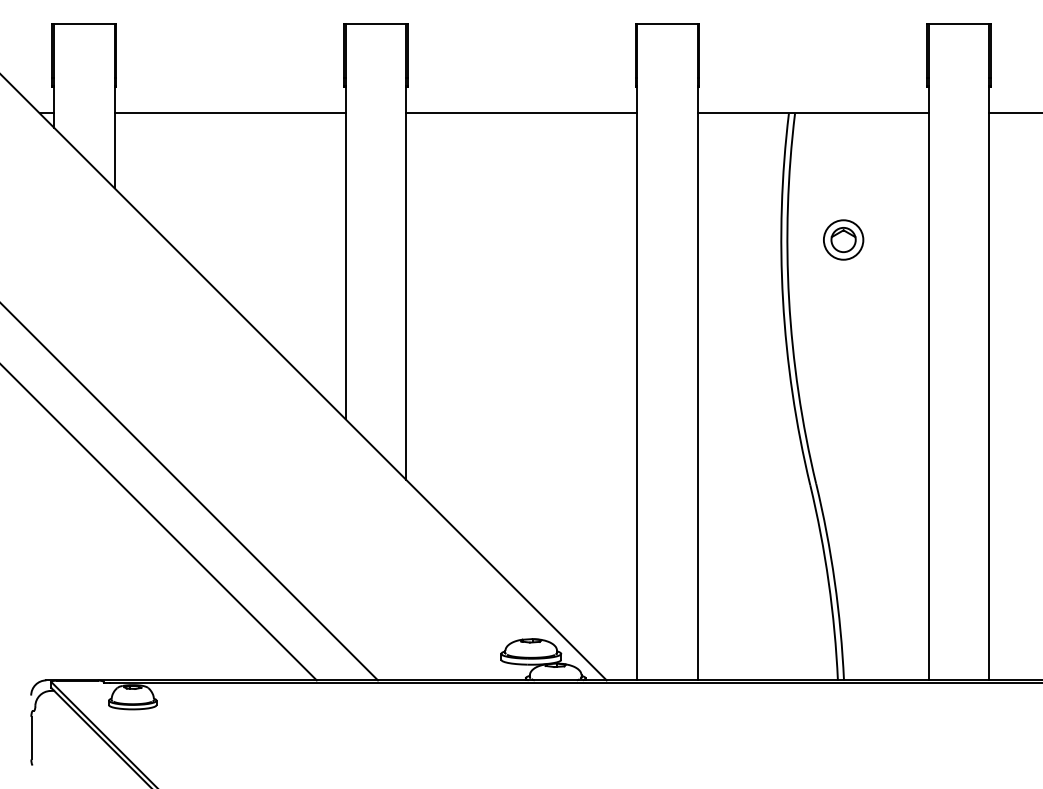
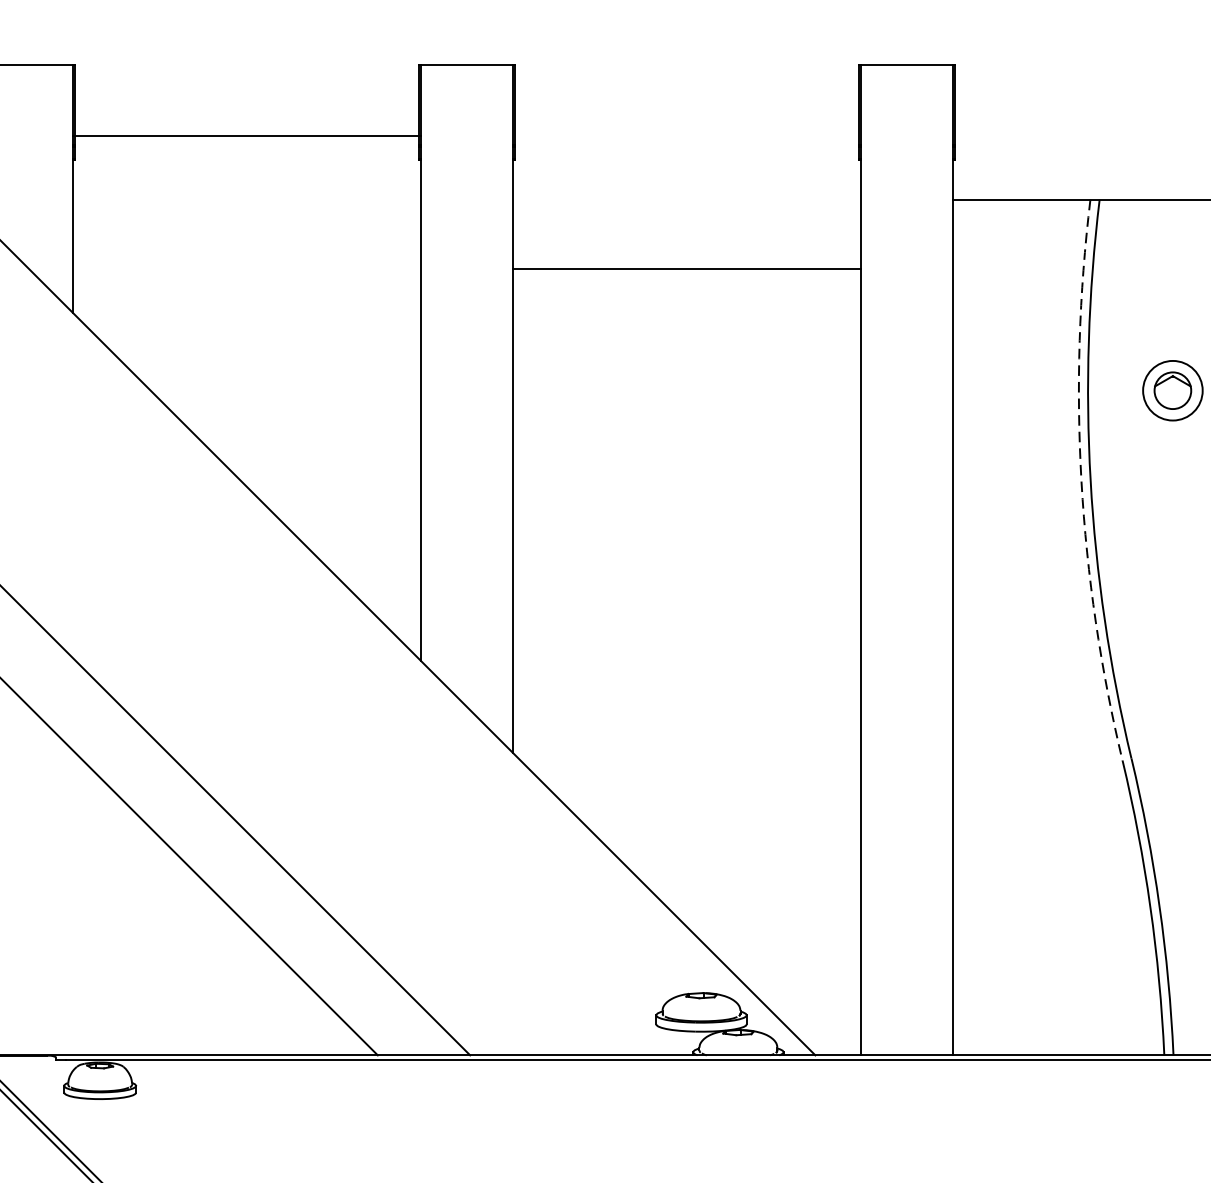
line: (229, 113) -> (246, 136), moved
line: (521, 113) -> (686, 269), moved
arc: (783, 300) -> (1082, 482), solid -> dashed

